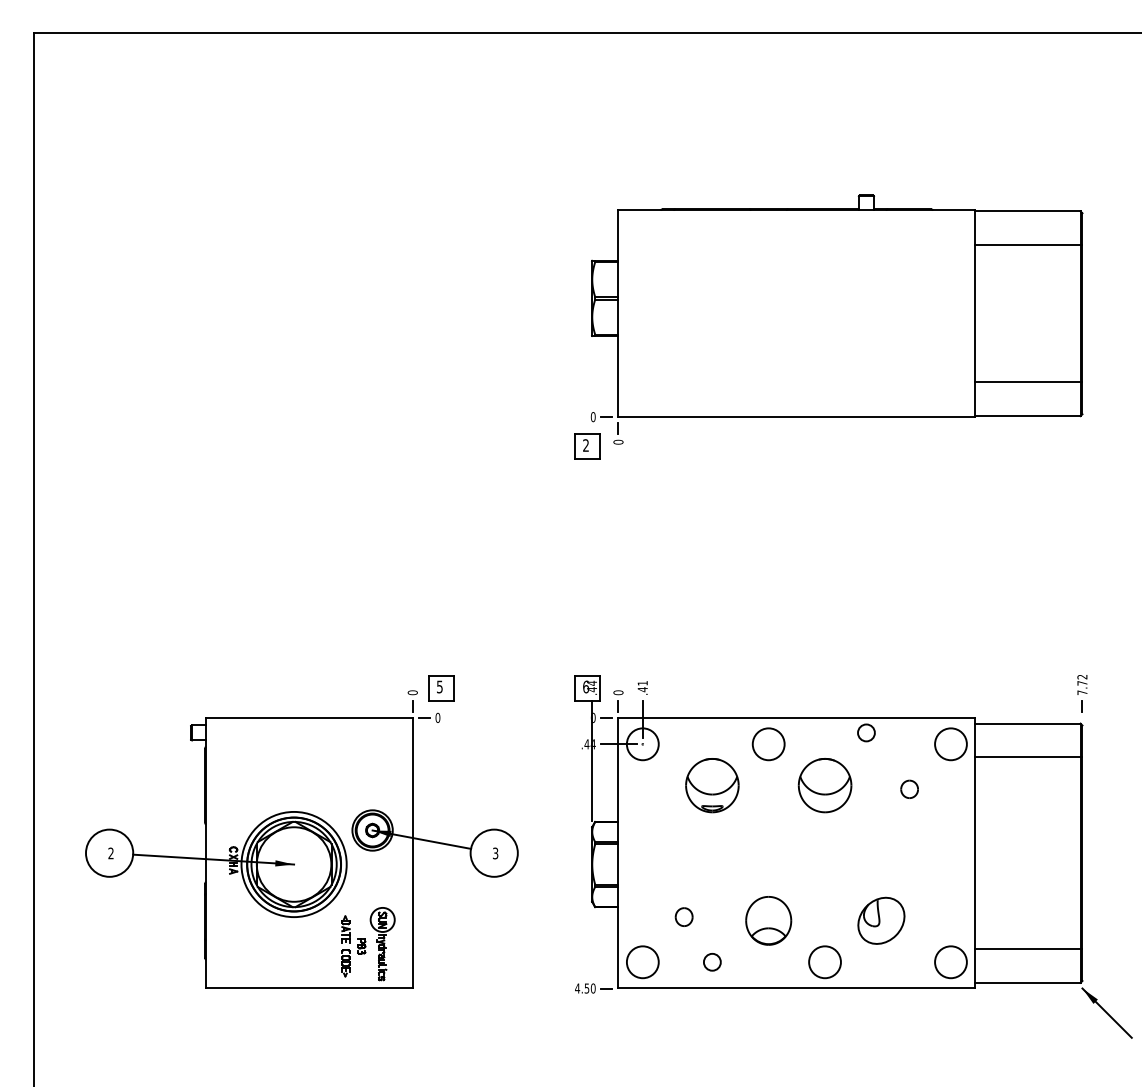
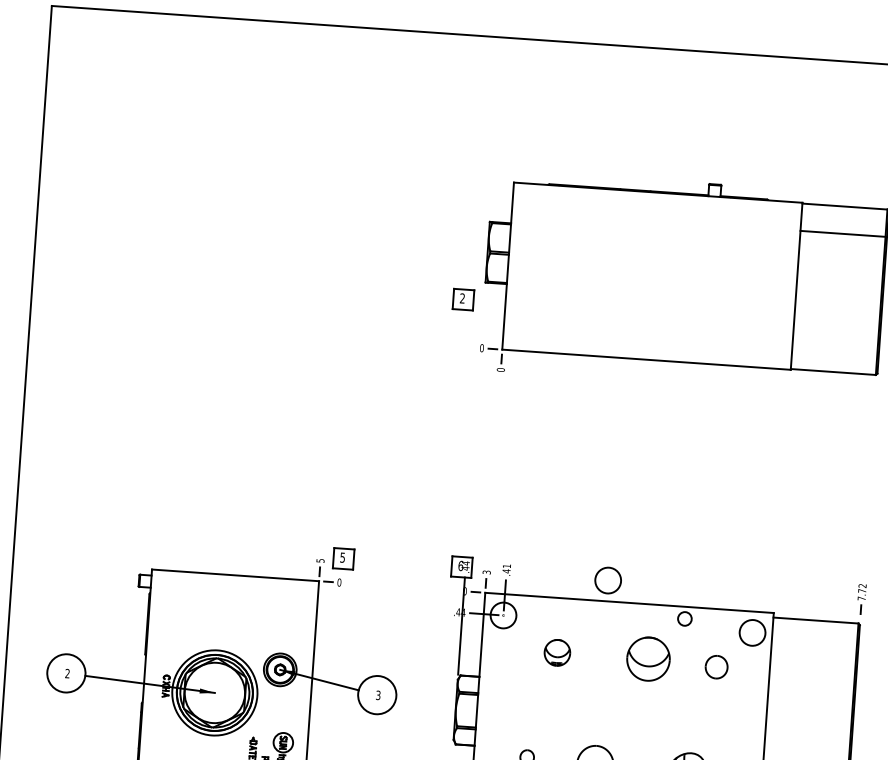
line: (1028, 382) -> (835, 344), removed
part: (587, 446) -> (463, 299), moved
text: (412, 692) -> (320, 560), 0 -> 5
text: (618, 692) -> (486, 572), 0 -> 3
circle: (768, 744) -> (608, 580), moved
line: (1028, 757) -> (814, 647), removed
part: (712, 785) -> (557, 652), size x0.6
part: (909, 788) -> (716, 666), size x1.6

